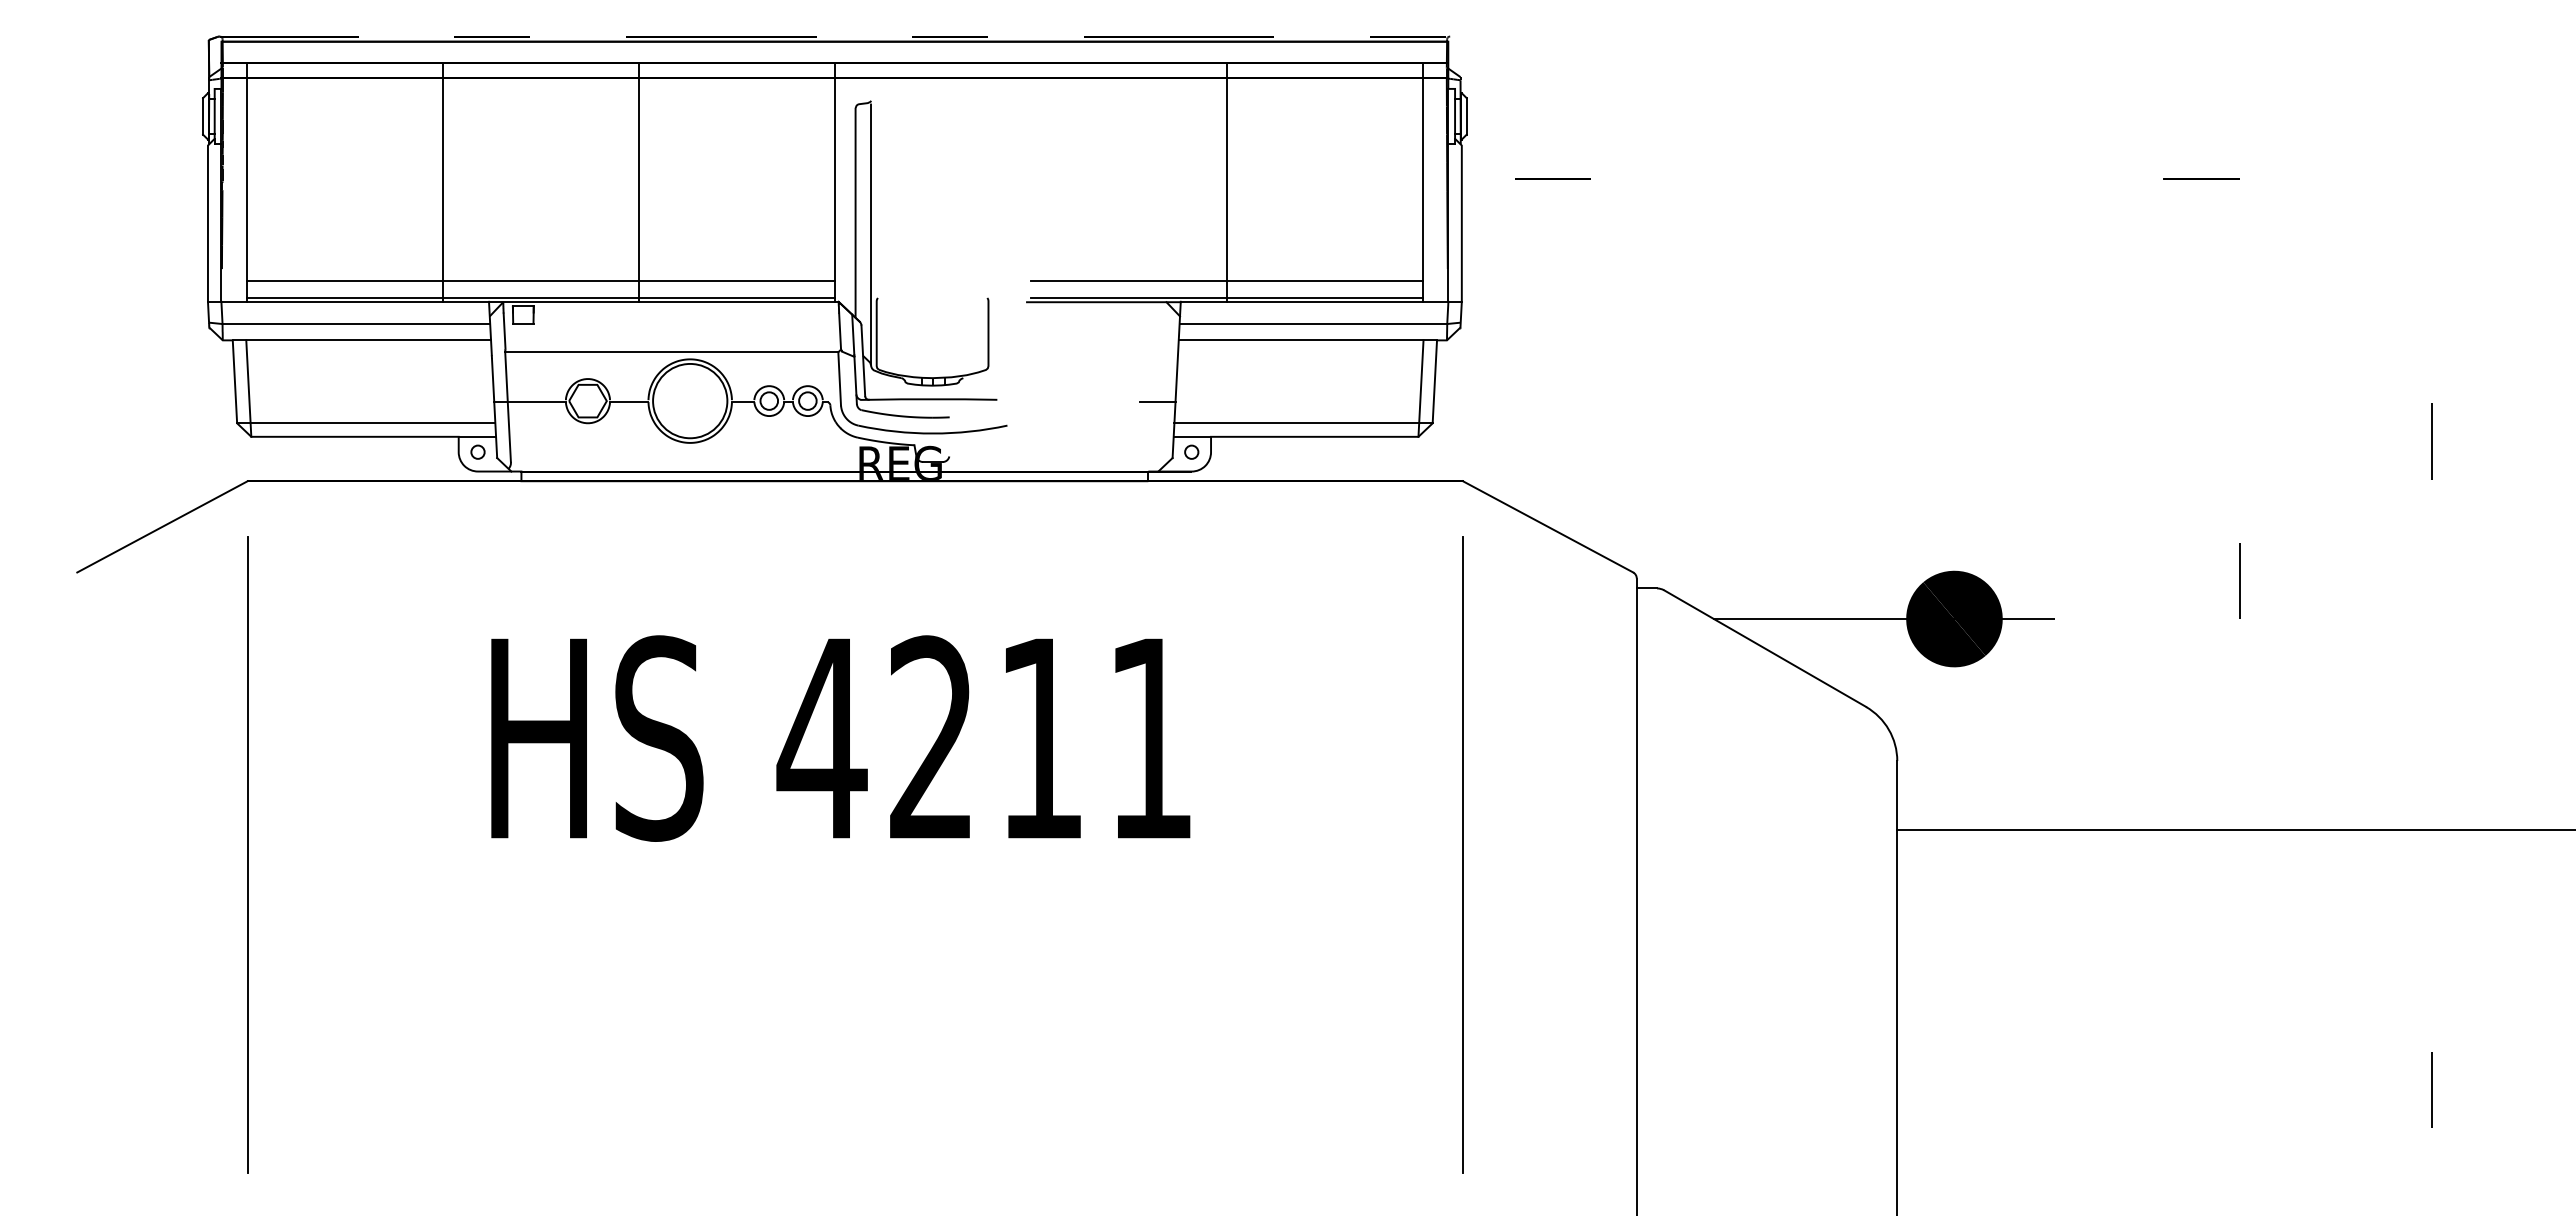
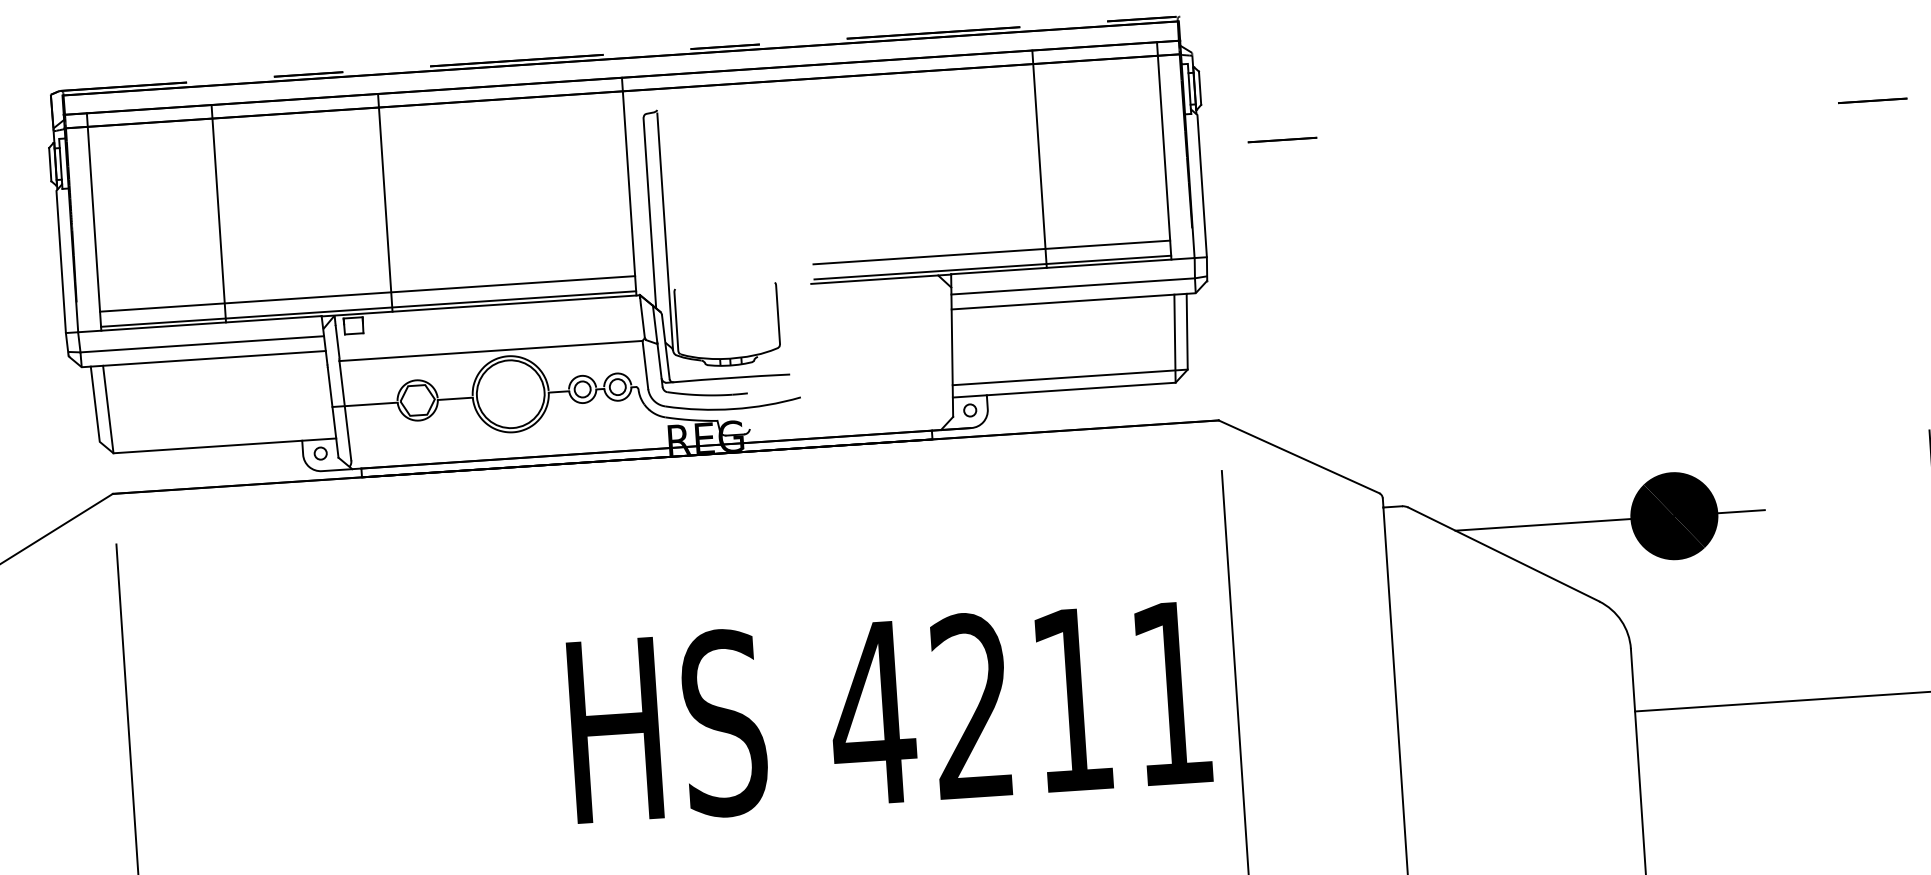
line: (442, 181) -> (218, 212), moved
line: (1226, 181) -> (1039, 158), moved
line: (638, 182) -> (384, 202), moved
line: (1157, 402) -> (936, 367), removed
line: (366, 423) -> (217, 434), removed
text: (840, 738) -> (889, 712), moved

